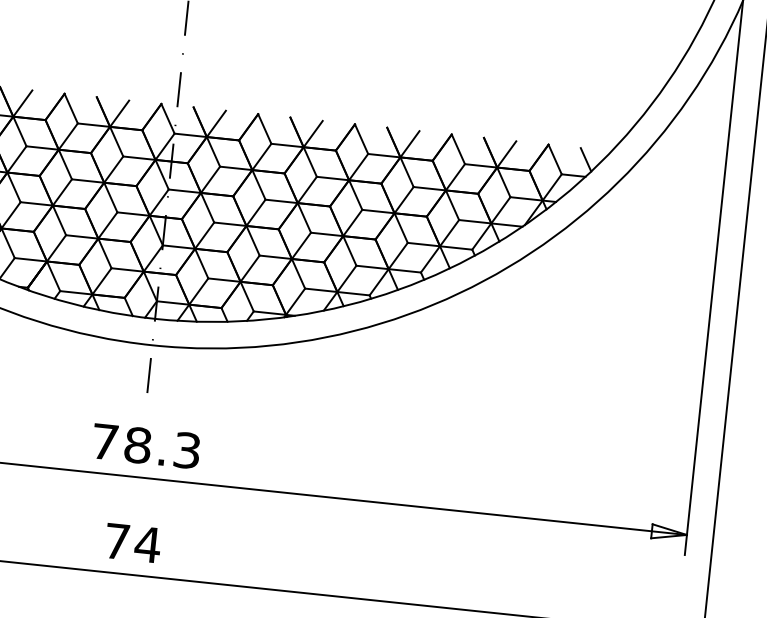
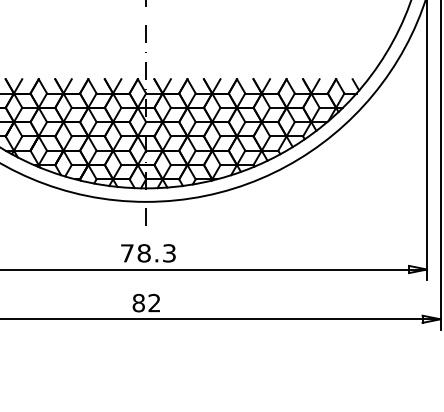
text: (132, 541) -> (146, 302), 74 -> 82

